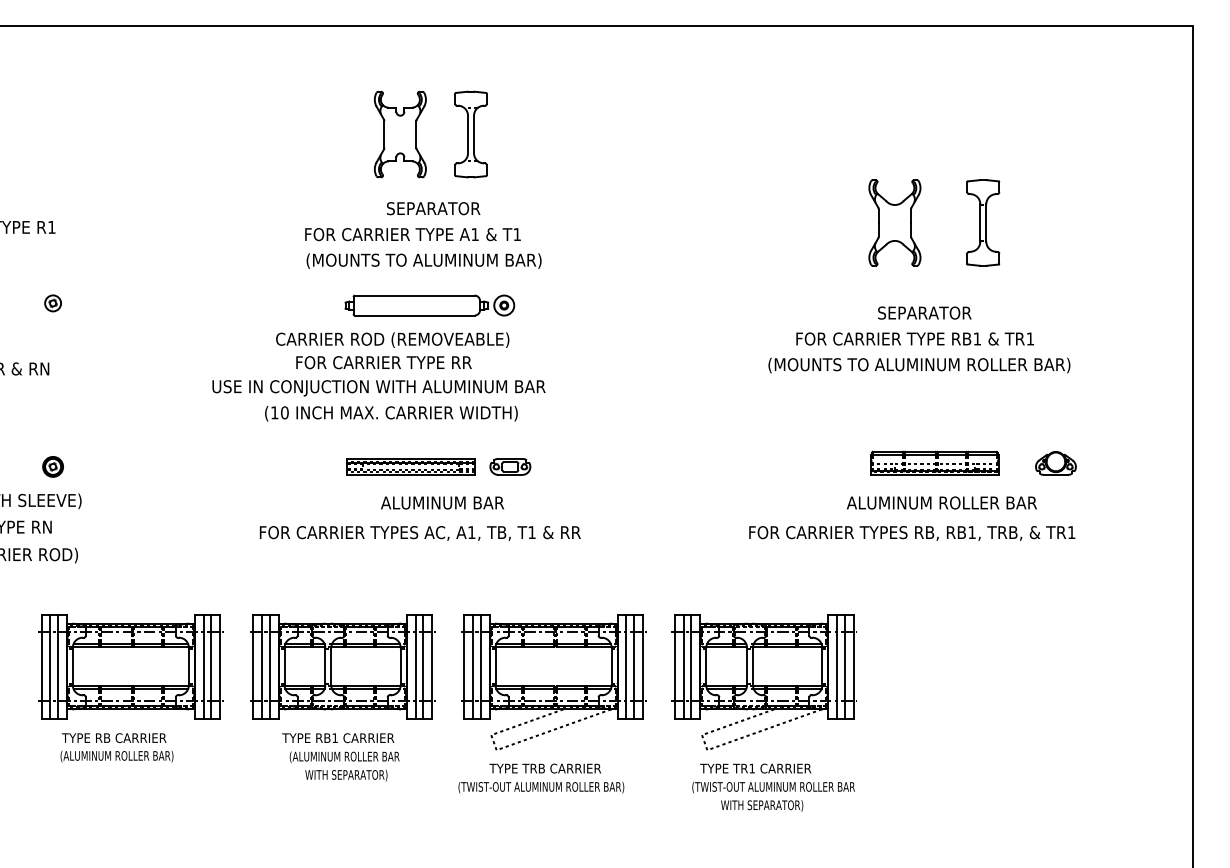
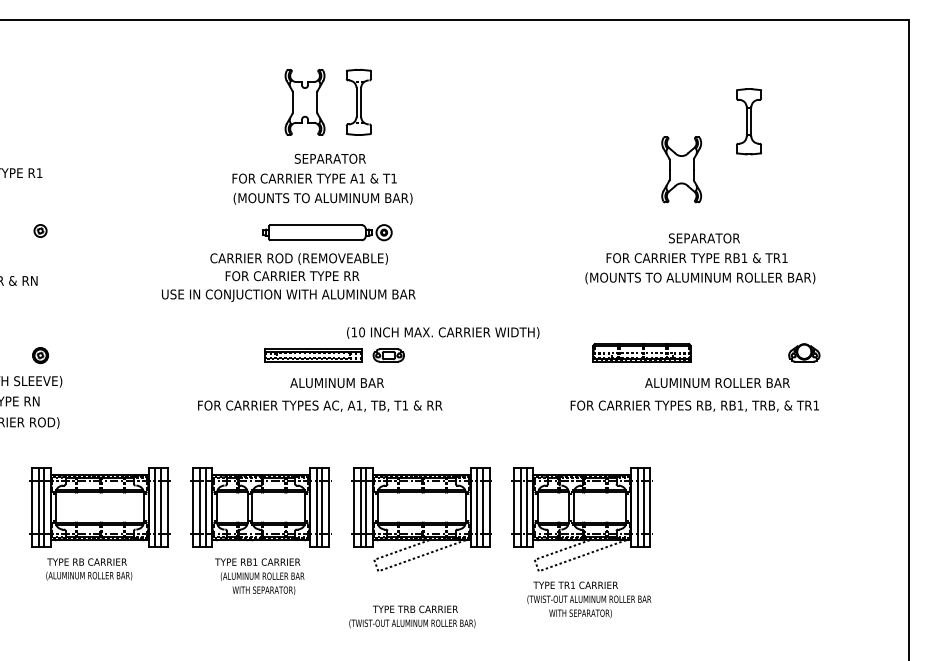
part: (982, 222) -> (748, 121), moved
text: (391, 412) -> (443, 332), moved
part: (934, 462) -> (641, 352), moved
text: (541, 778) -> (412, 616), moved

